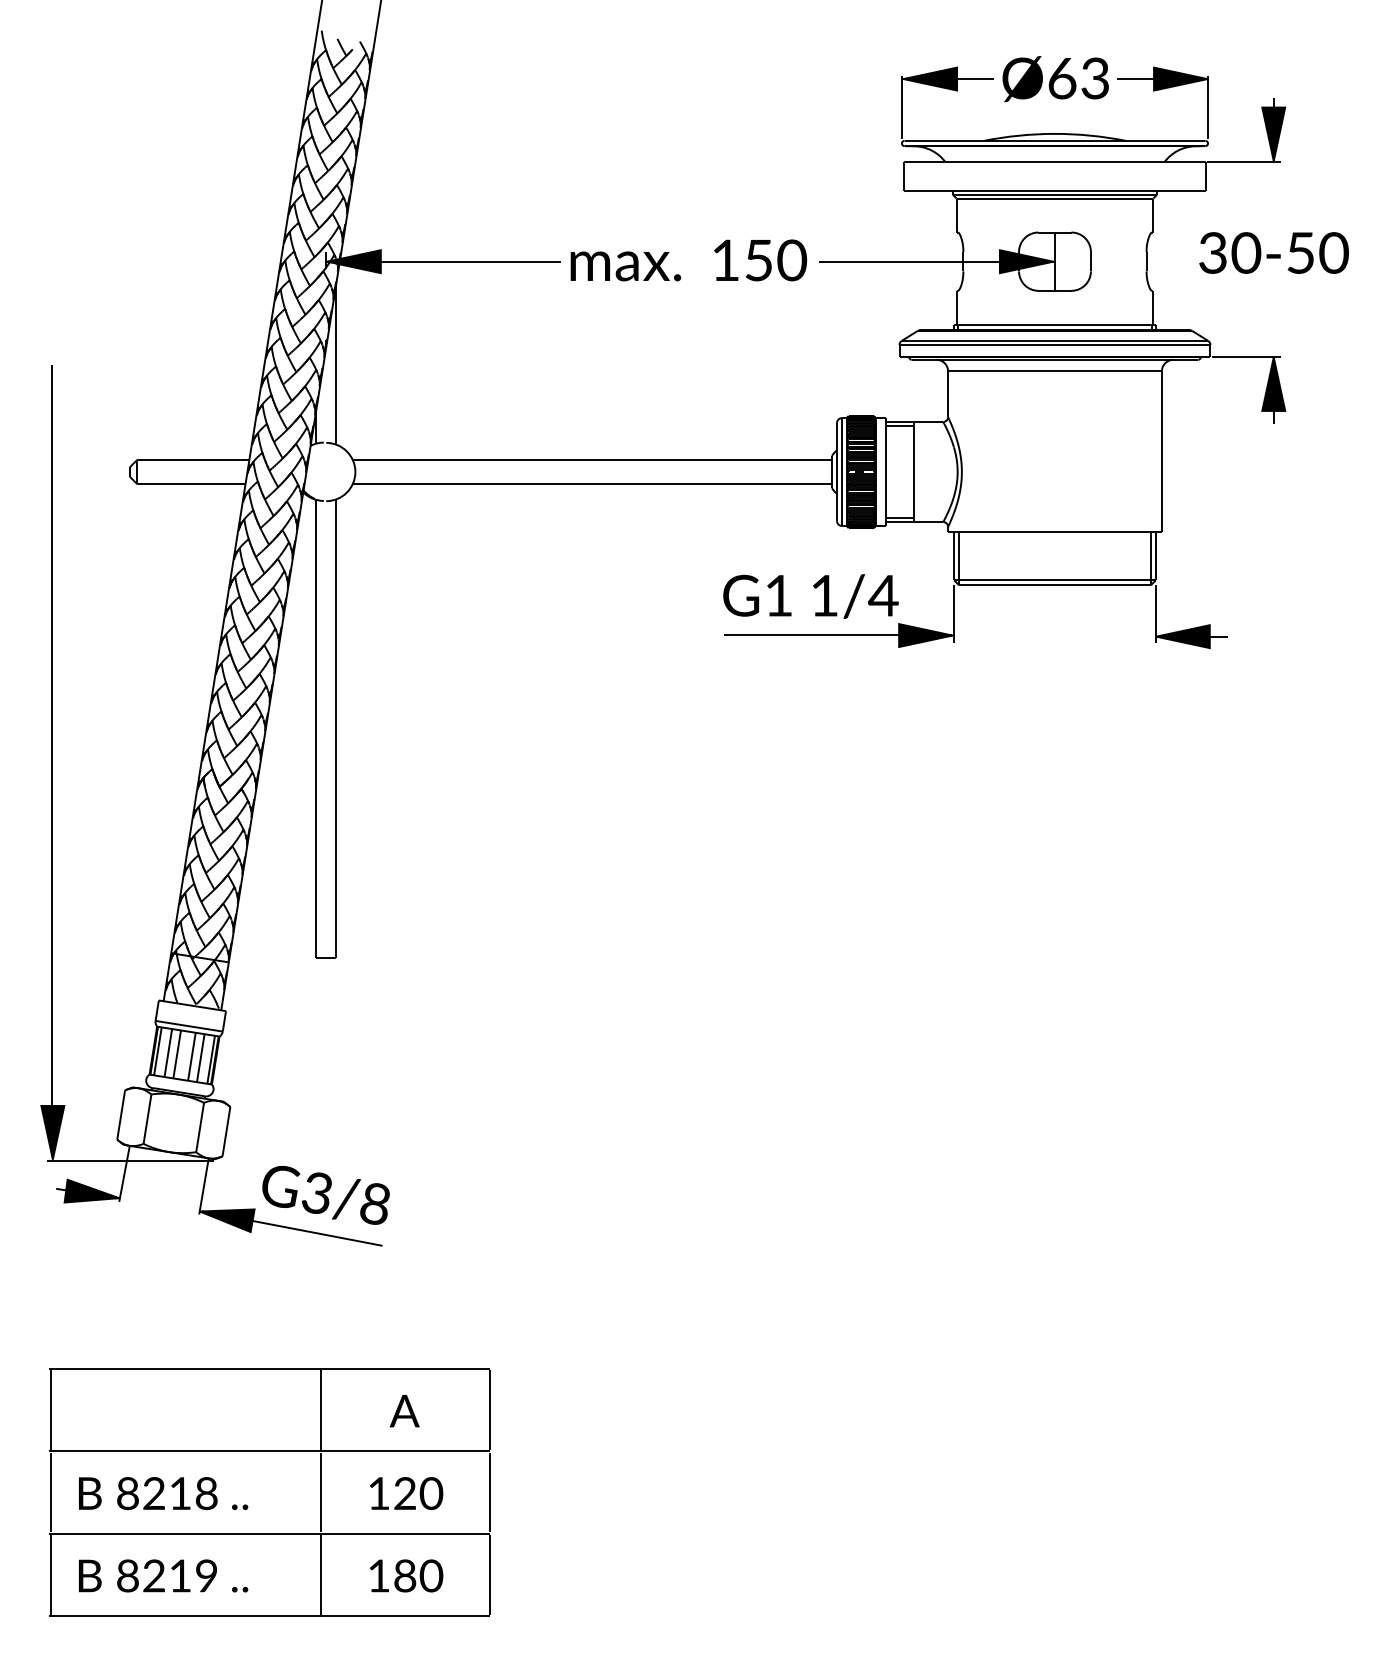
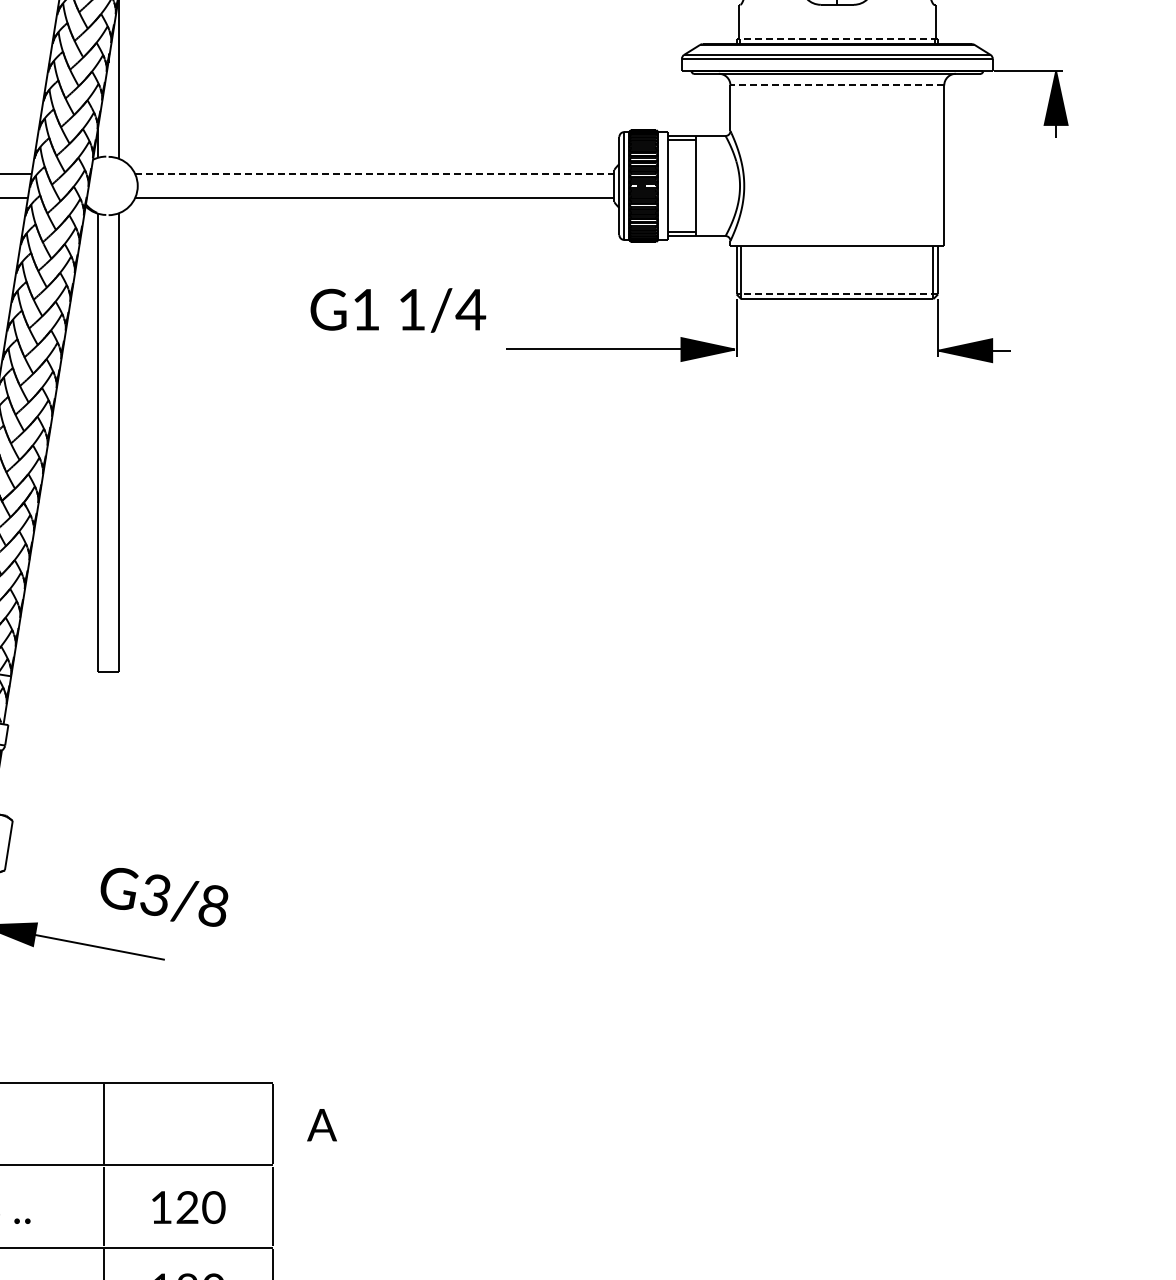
line: (1054, 324) -> (836, 38), solid -> dashed
line: (1054, 371) -> (836, 85), solid -> dashed
line: (592, 459) -> (374, 173), solid -> dashed
line: (1054, 580) -> (836, 294), solid -> dashed
text: (810, 596) -> (397, 310), moved
text: (325, 1195) -> (163, 897), moved
text: (404, 1411) -> (321, 1125), moved

